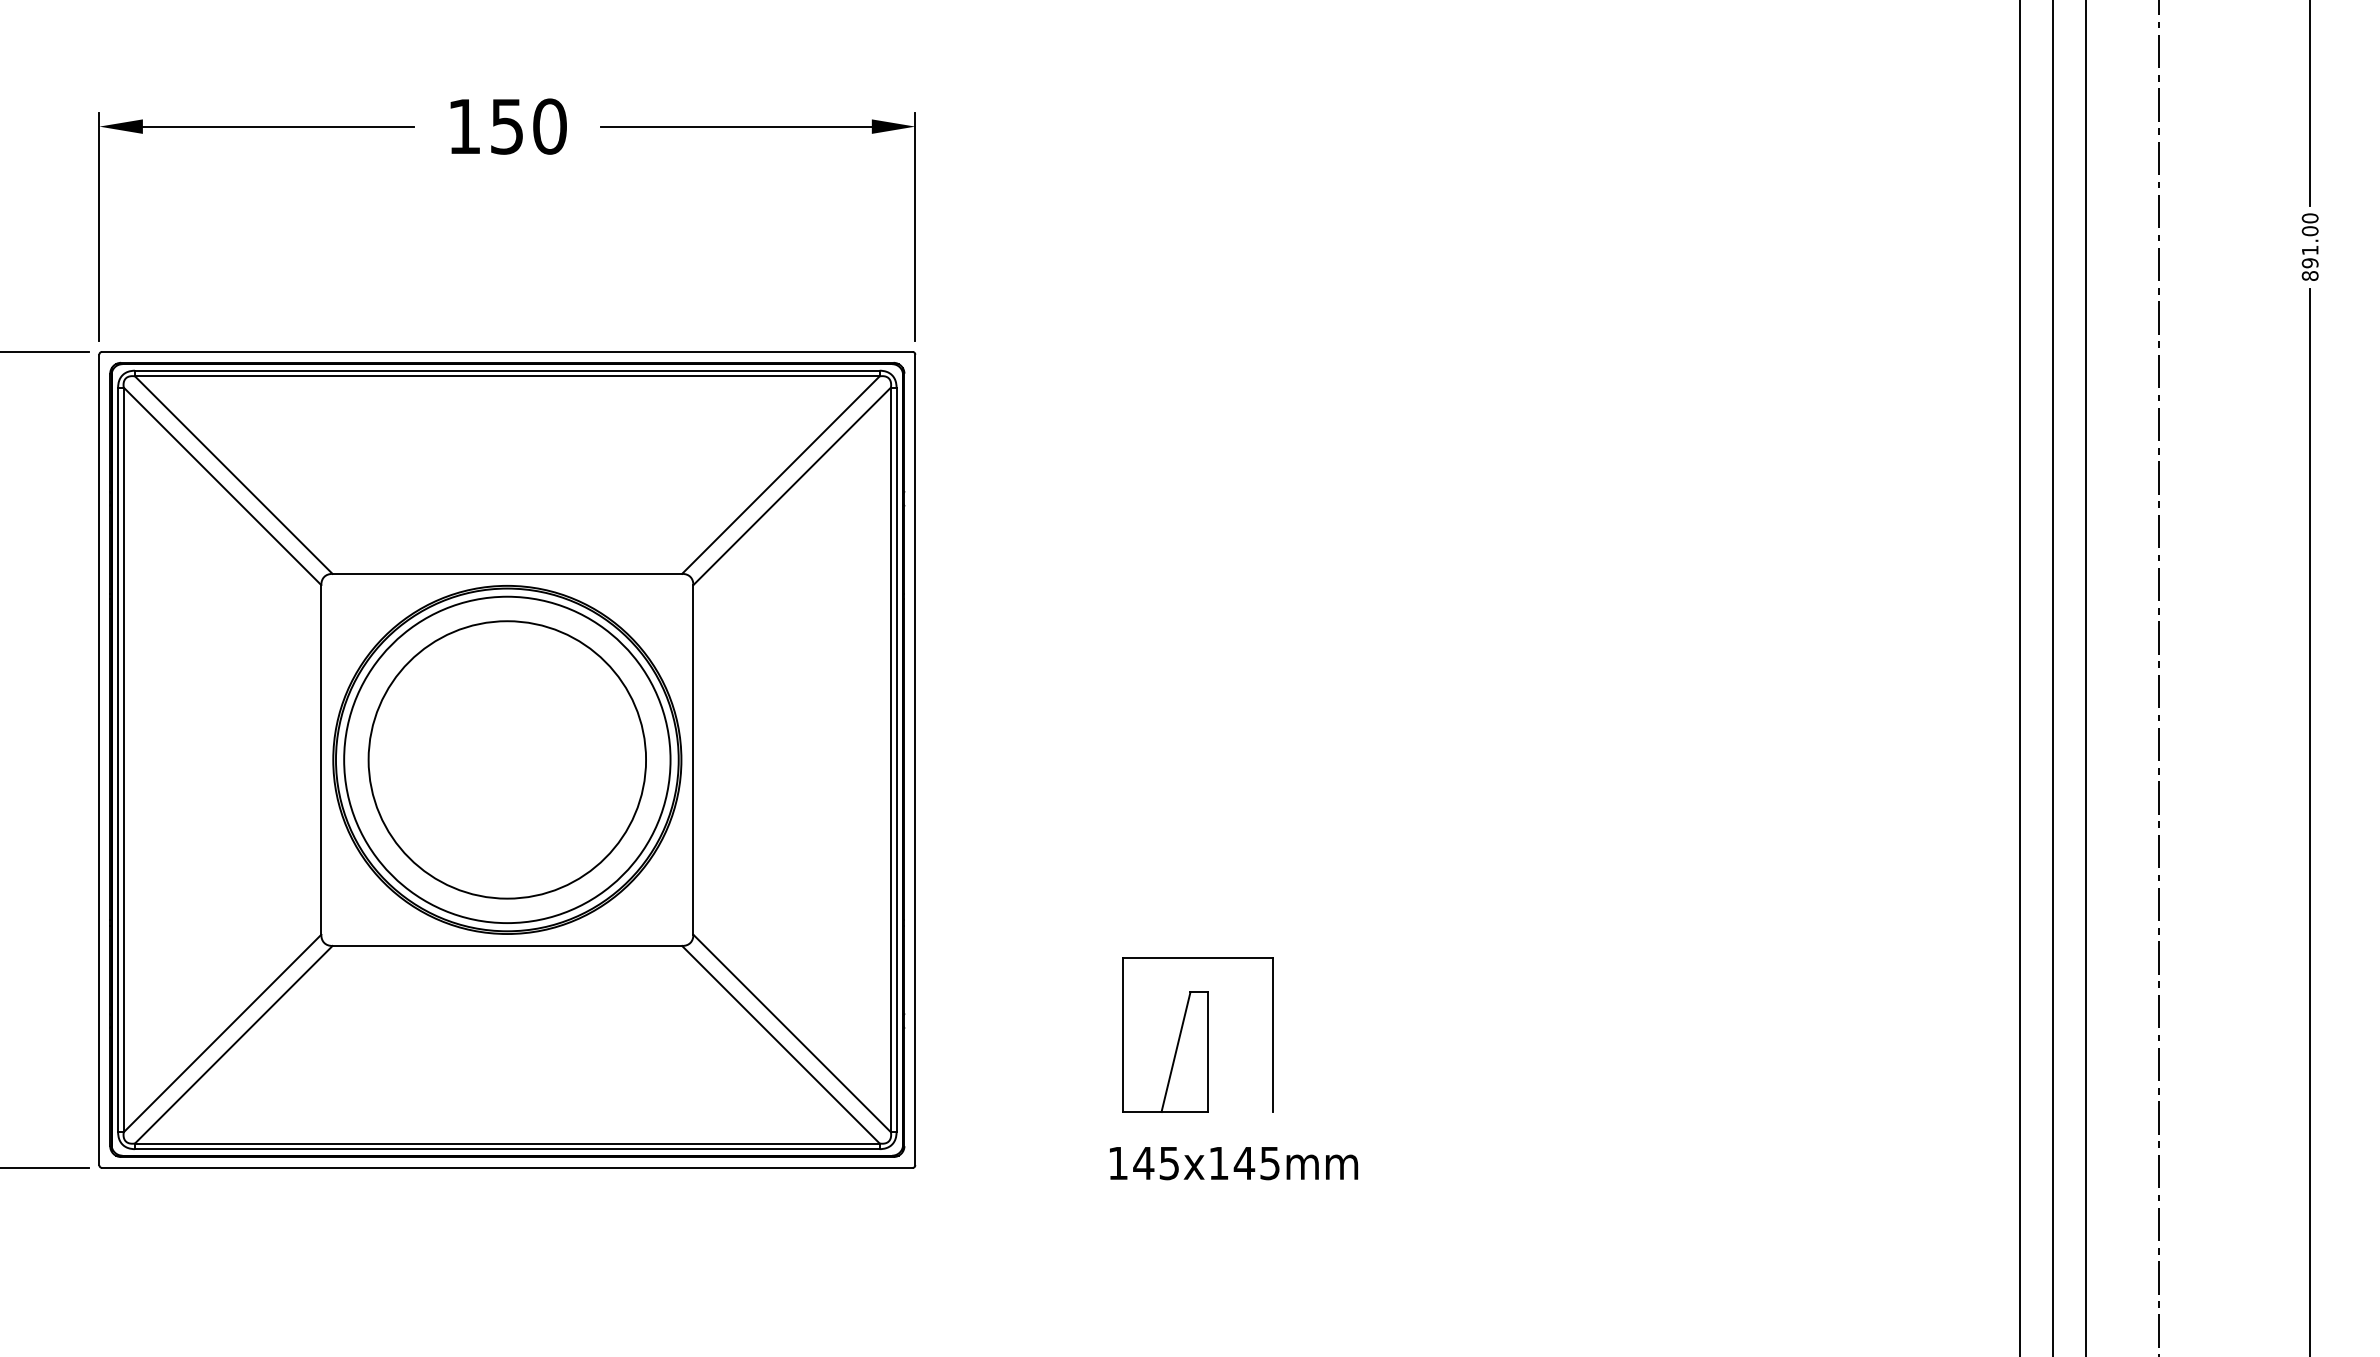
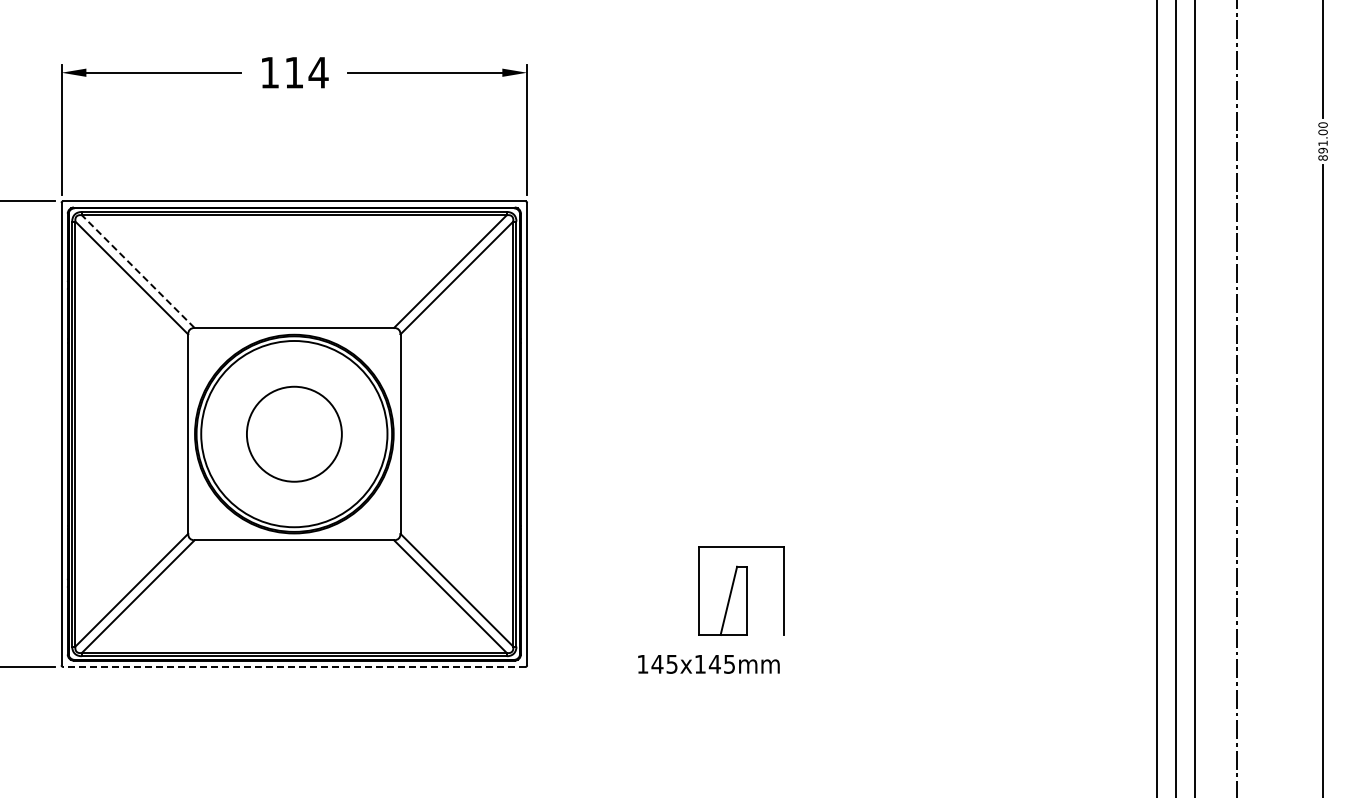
text: (528, 126) -> (306, 72), 150 -> 114
line: (234, 474) -> (138, 271), solid -> dashed
circle: (507, 760) -> (294, 434), size x0.6
part: (1198, 1033) -> (741, 590), moved
line: (505, 1167) -> (293, 666), solid -> dashed

